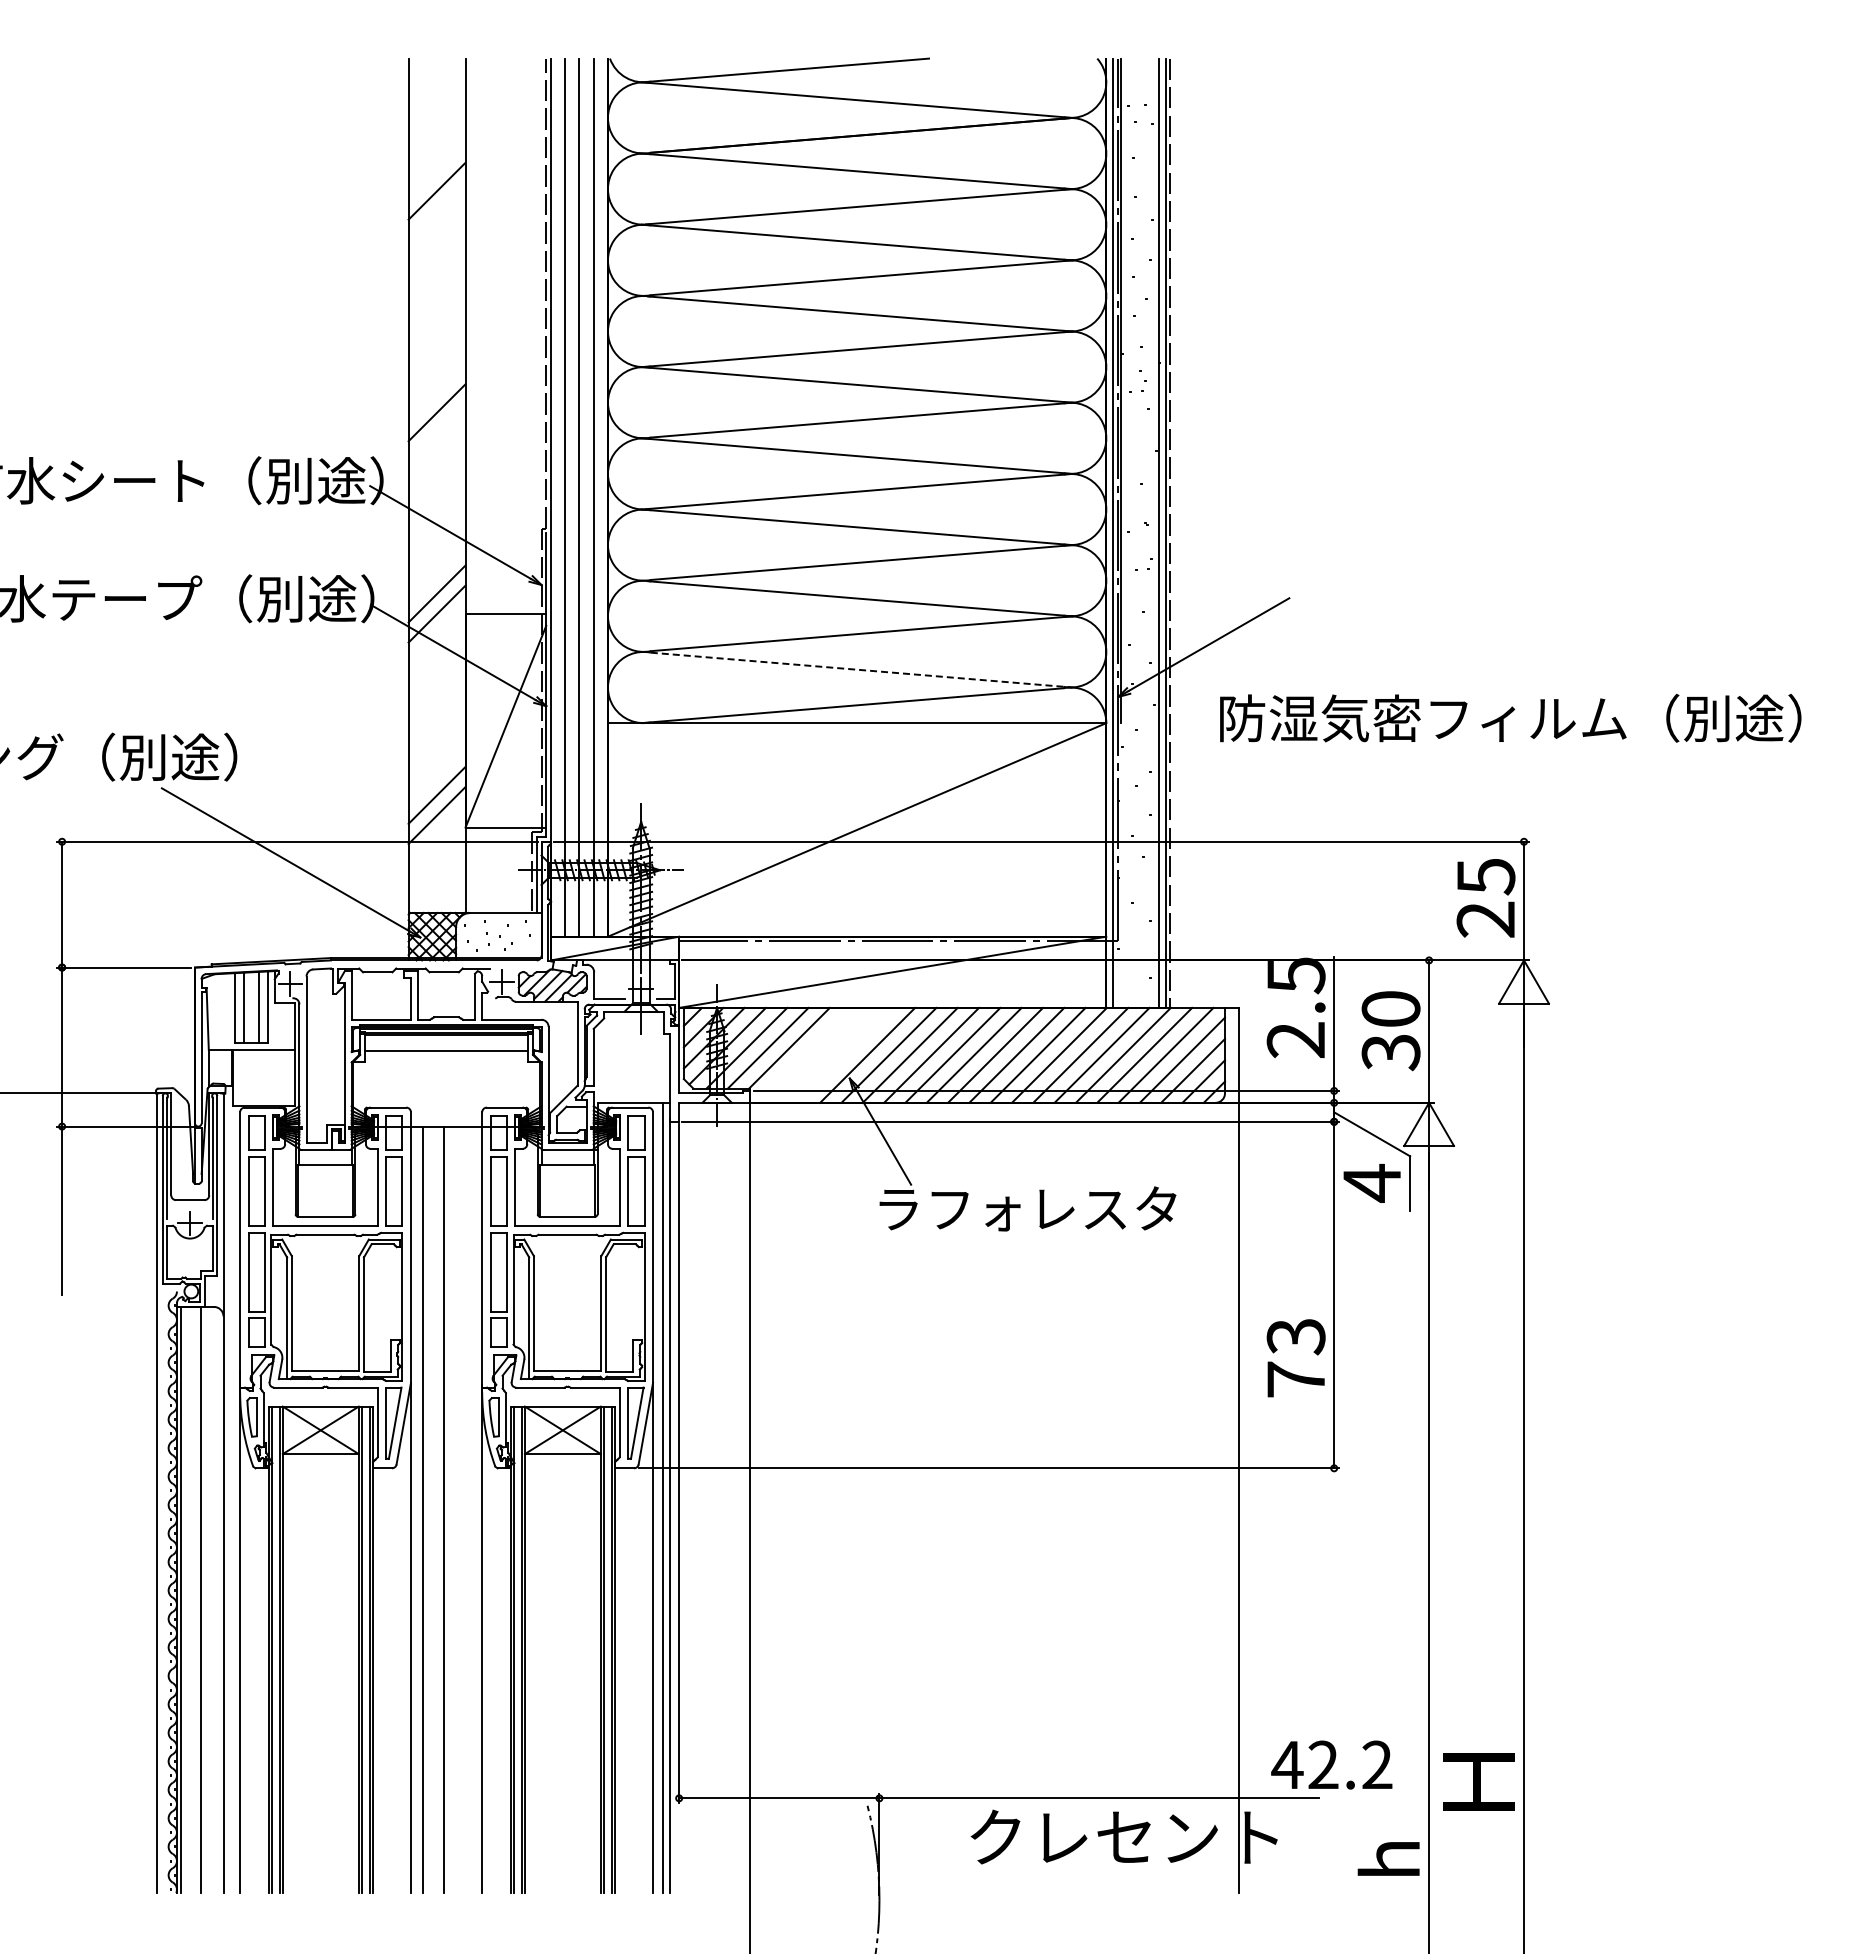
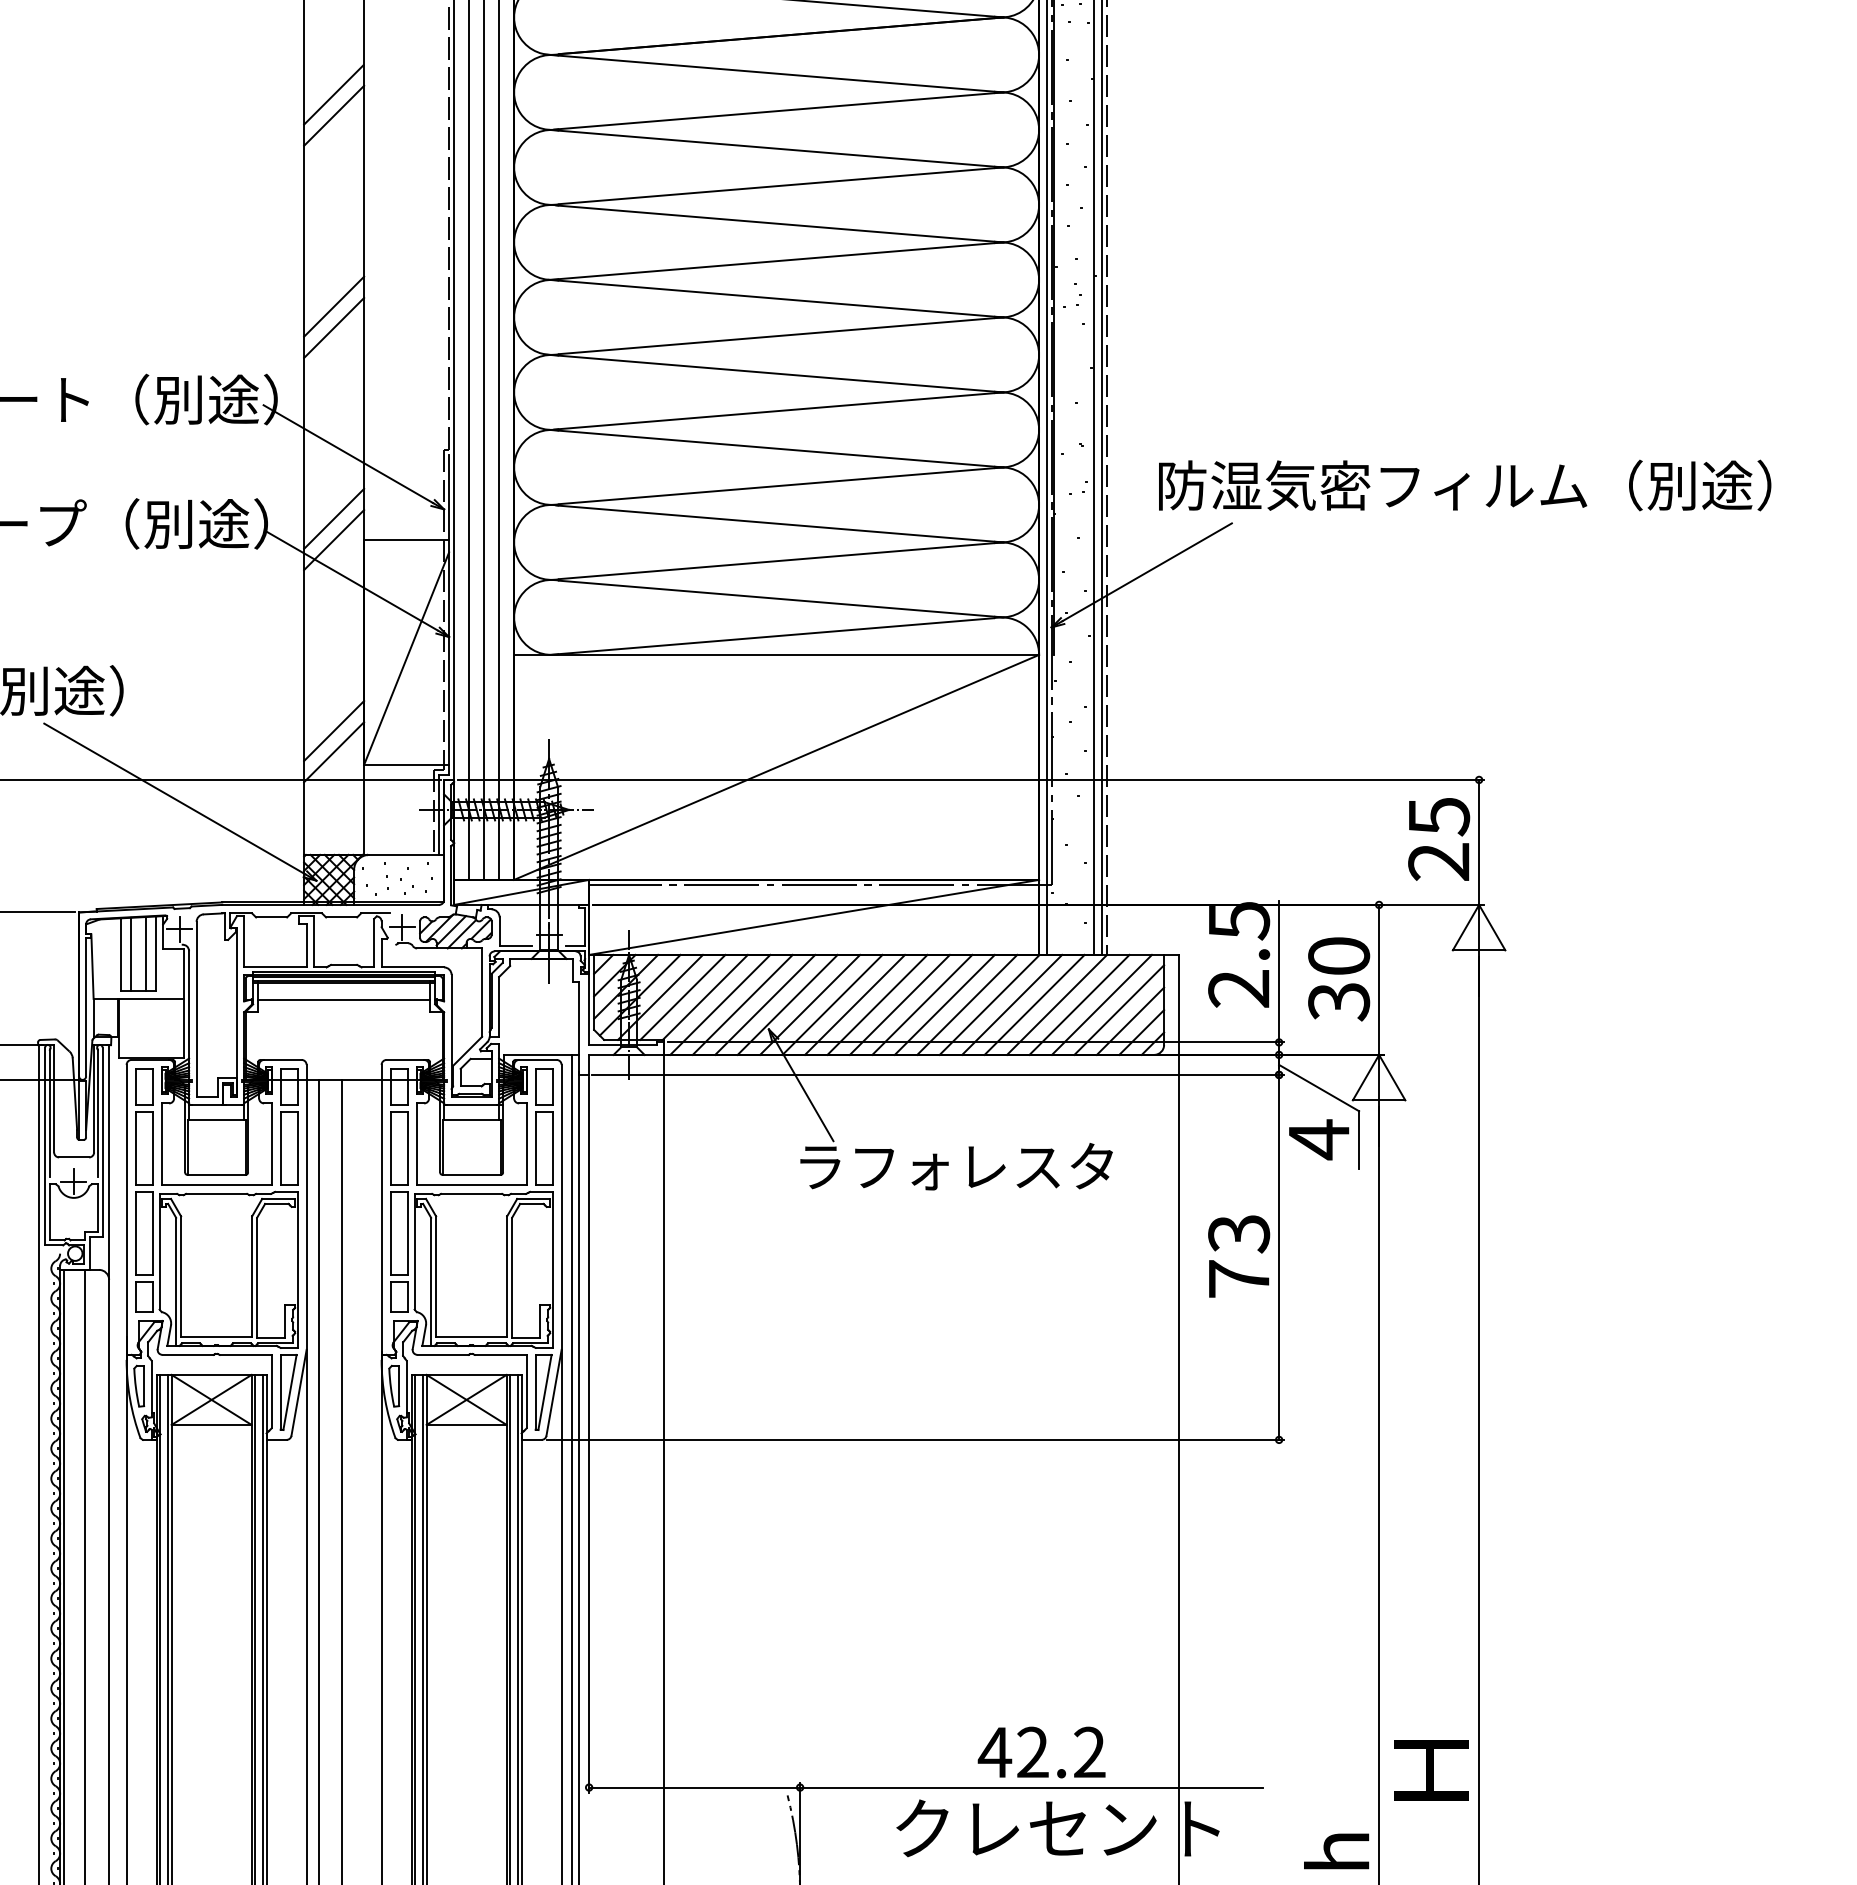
line: (436, 210) -> (333, 114), added
line: (436, 392) -> (333, 306), added
line: (861, 670) -> (781, 599), dashed -> solid
text: (1510, 717) -> (1464, 484), moved
line: (803, 1054) -> (720, 1003), added
line: (824, 1054) -> (742, 1003), added
line: (845, 1054) -> (764, 1003), added
text: (1295, 1358) -> (1238, 1256), moved
text: (1331, 1764) -> (1041, 1751), moved

